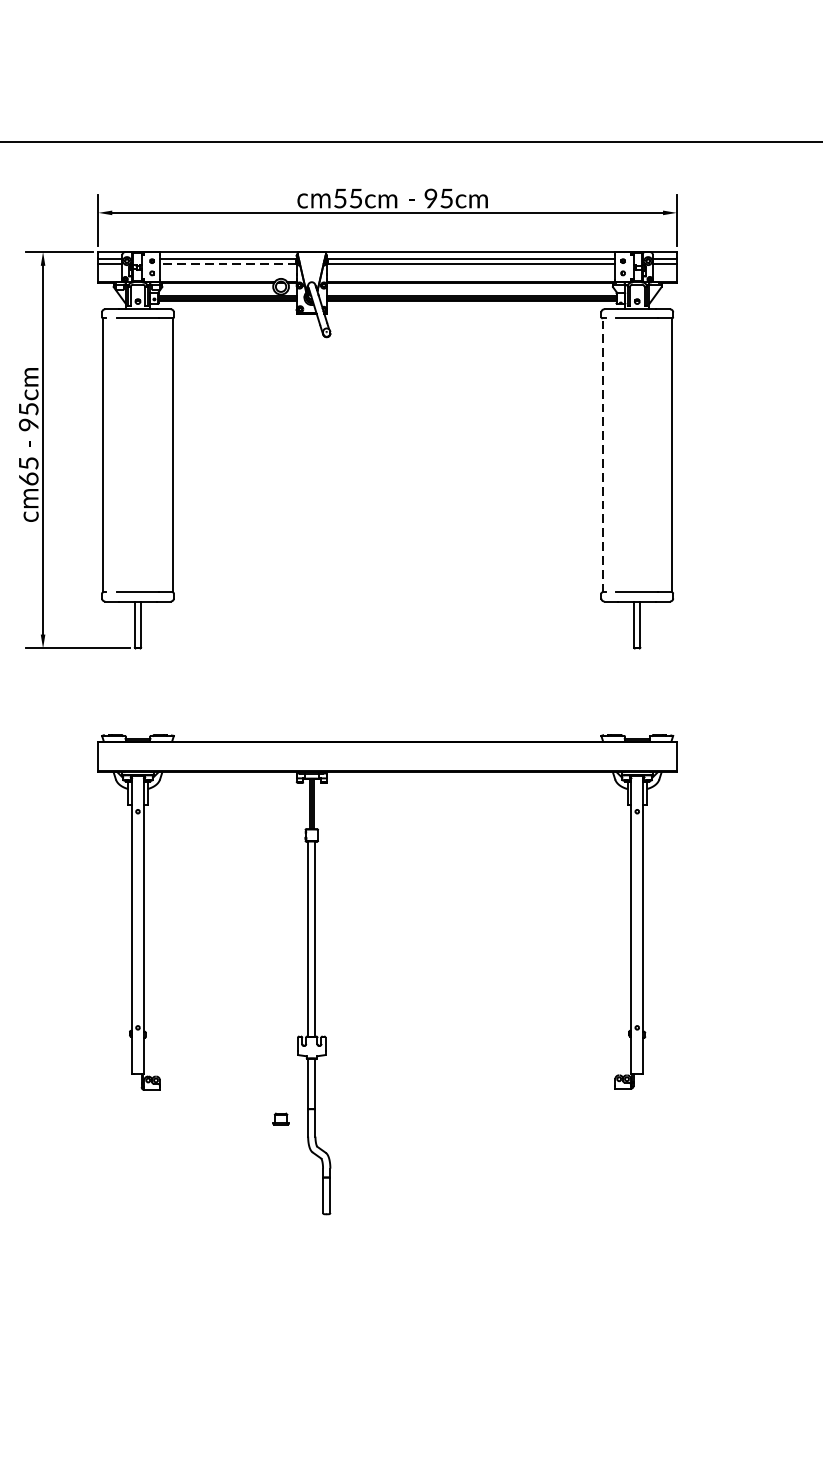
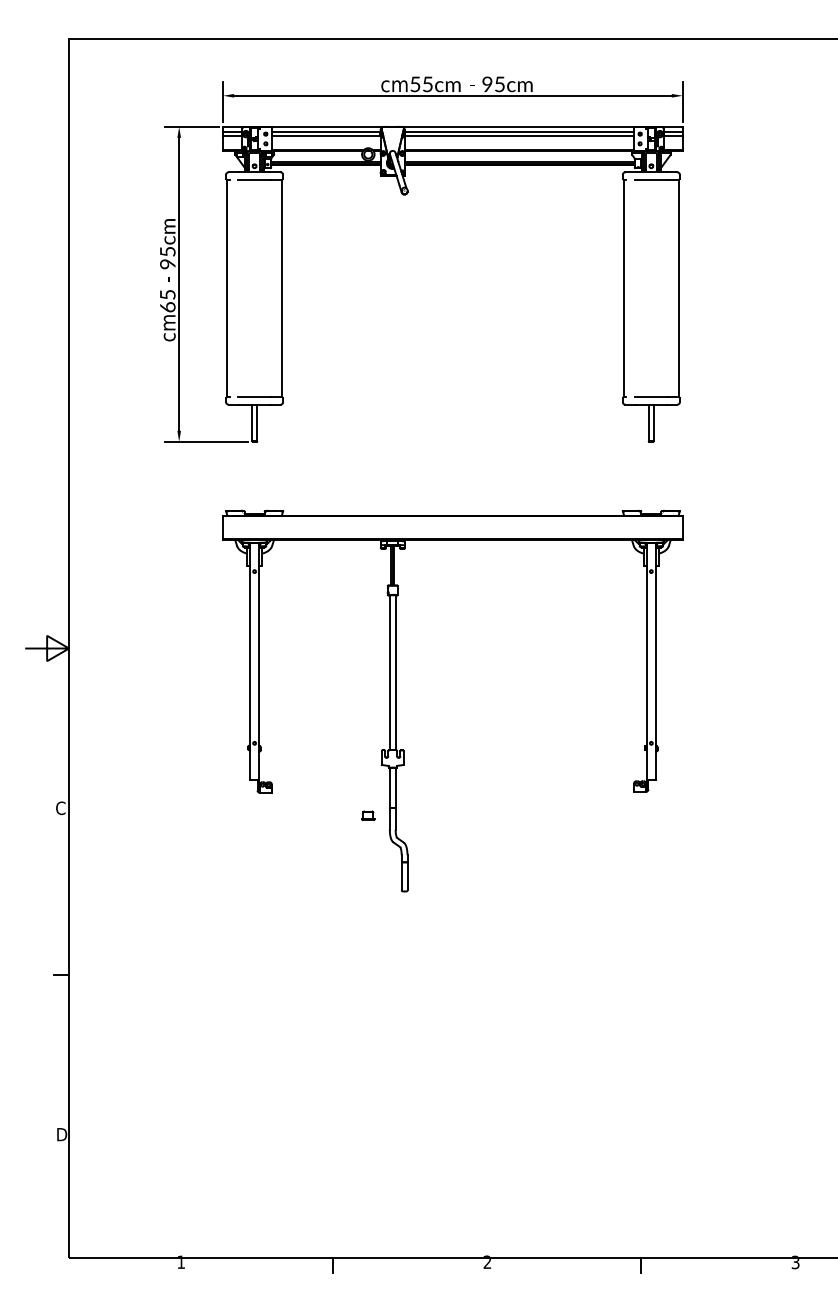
line: (227, 264) -> (325, 136), dashed -> solid
line: (602, 455) -> (623, 288), dashed -> solid

